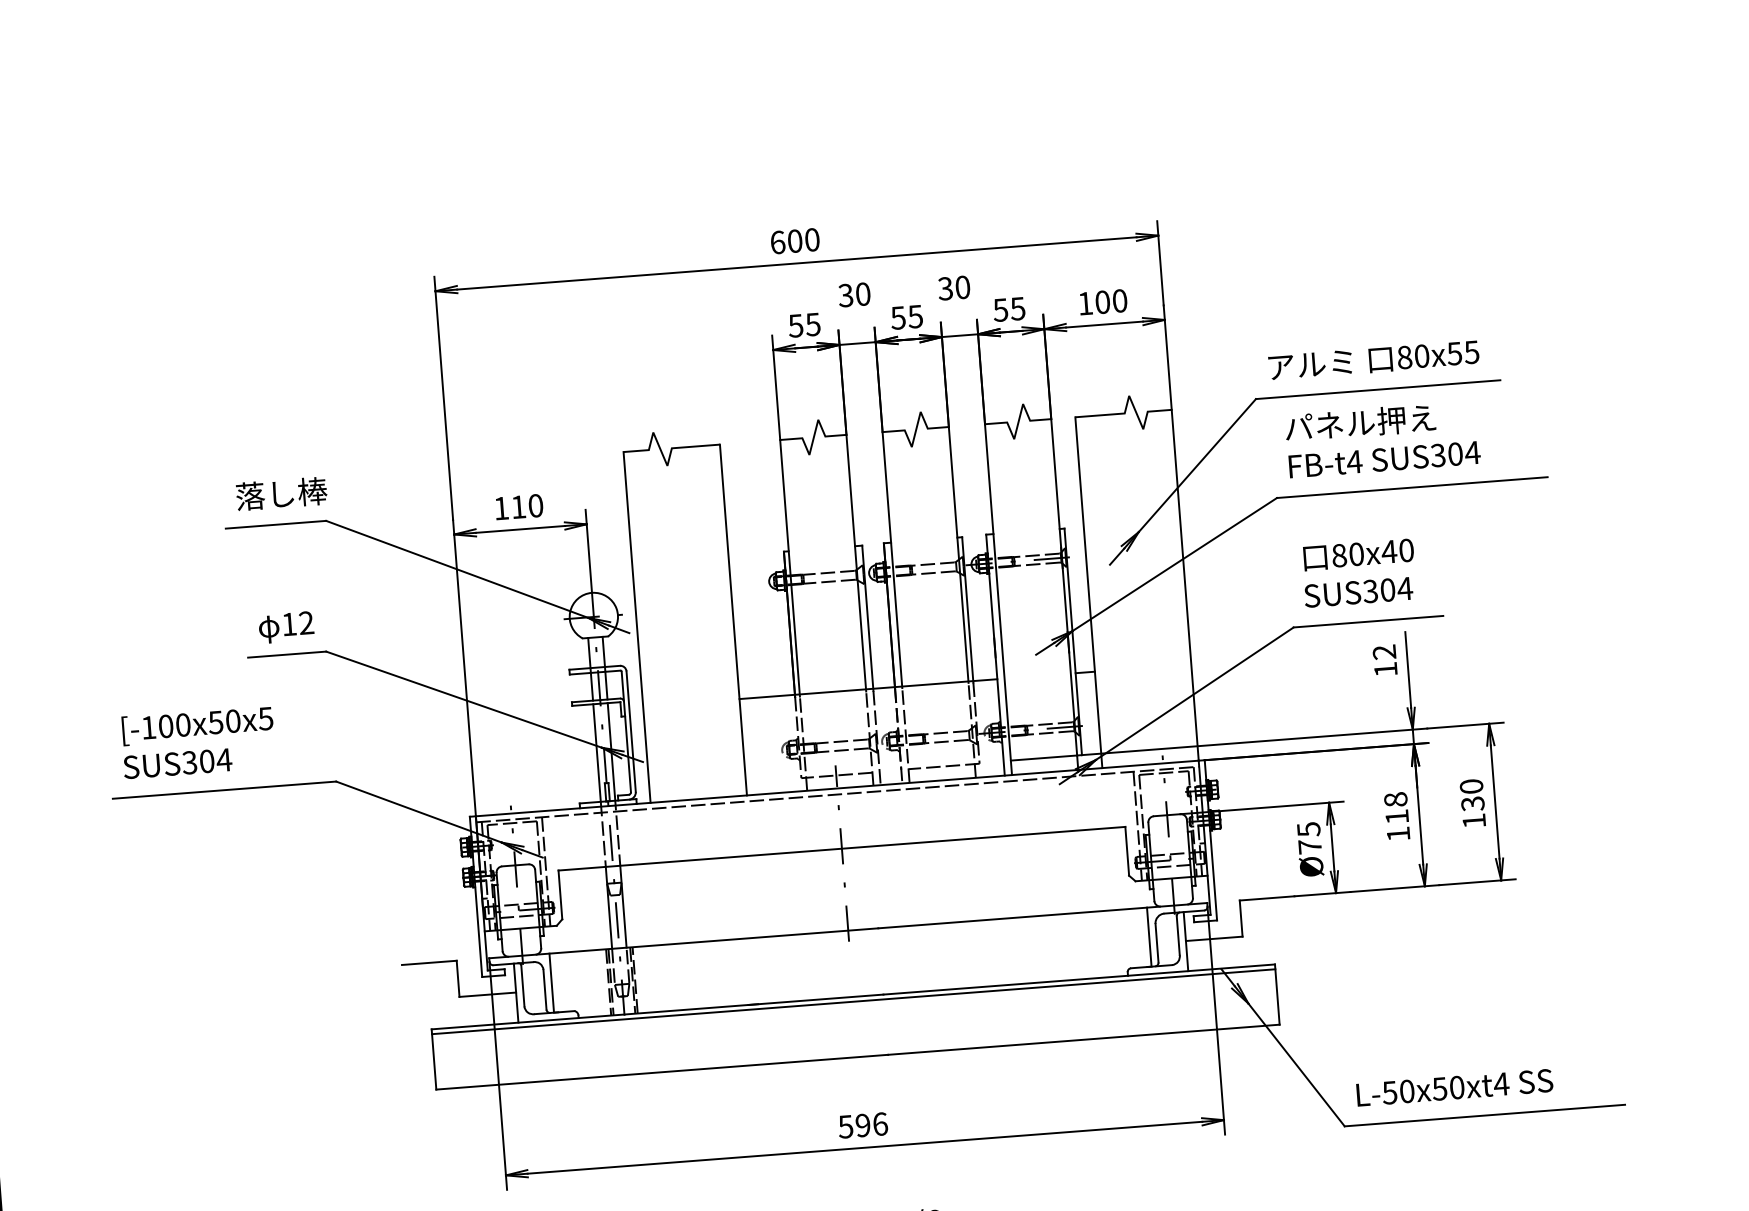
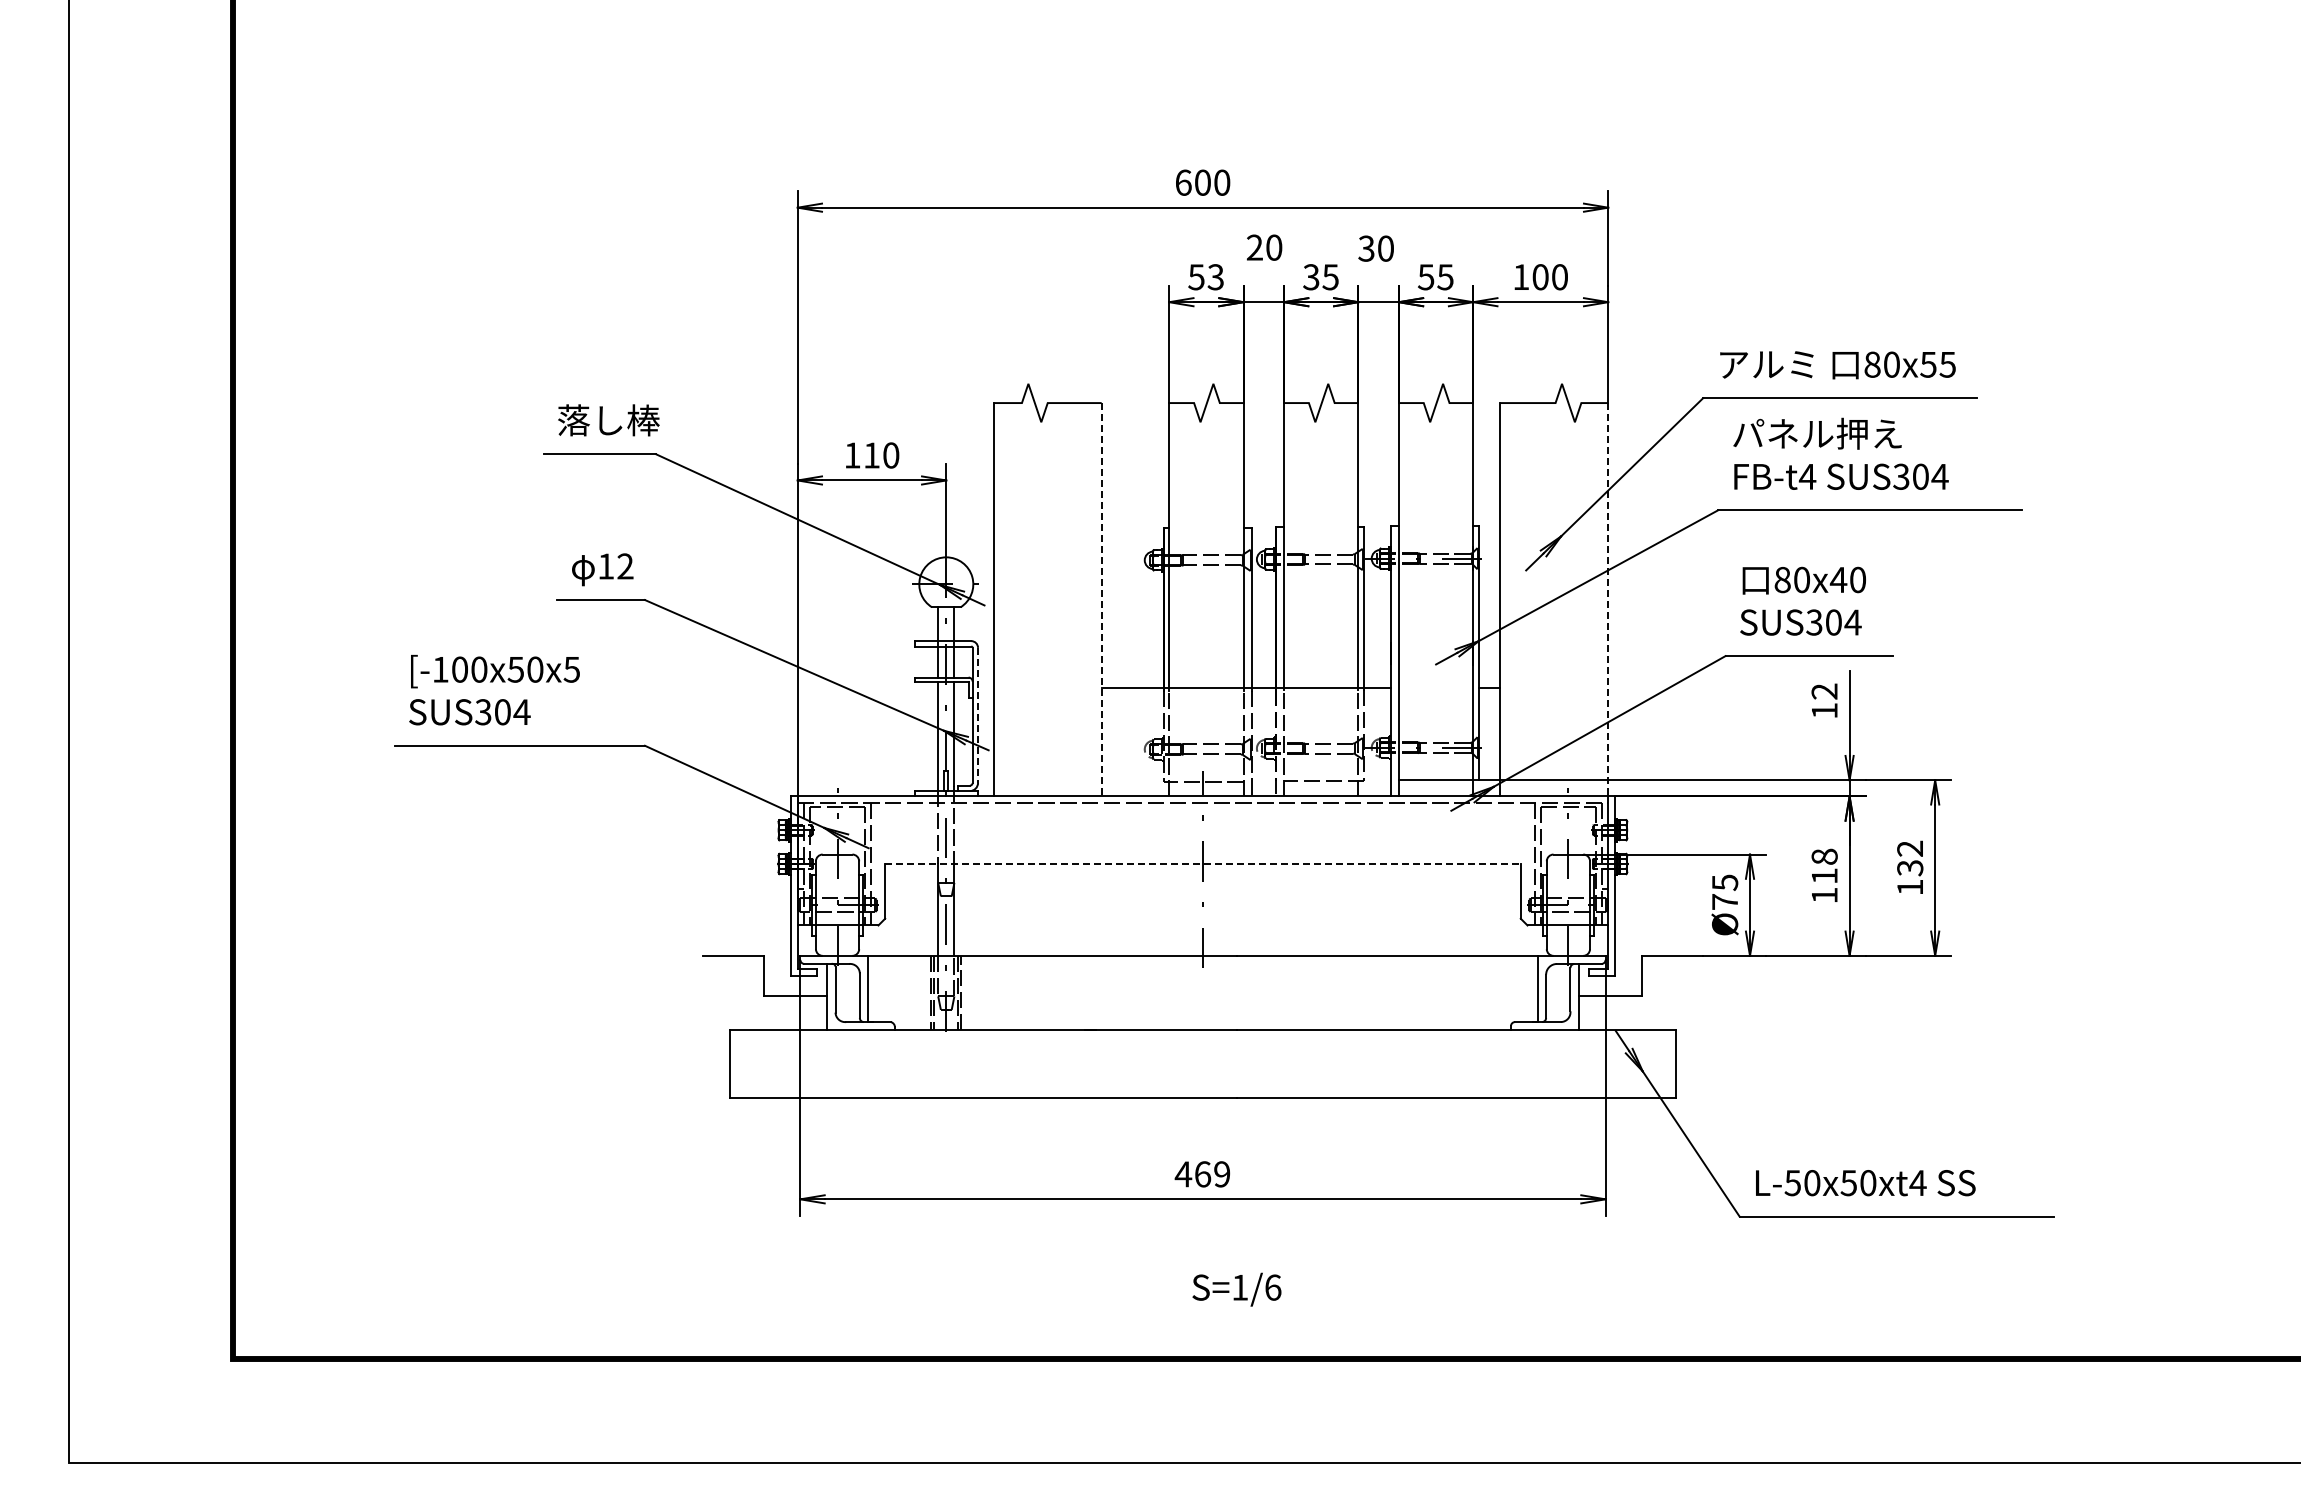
text: (845, 295) -> (1254, 247), 30 -> 20
text: (898, 317) -> (1311, 276), 55 -> 35
text: (812, 323) -> (1215, 276), 55 -> 53
line: (1185, 585) -> (1608, 599), solid -> dashed
line: (733, 619) -> (1101, 599), solid -> dashed
line: (631, 731) -> (978, 715), solid -> dashed
text: (1471, 786) -> (1910, 848), 130 -> 132
line: (841, 849) -> (1202, 864), solid -> dashed
line: (853, 1001) -> (1202, 1035), removed
text: (862, 1125) -> (1202, 1174), 596 -> 469

